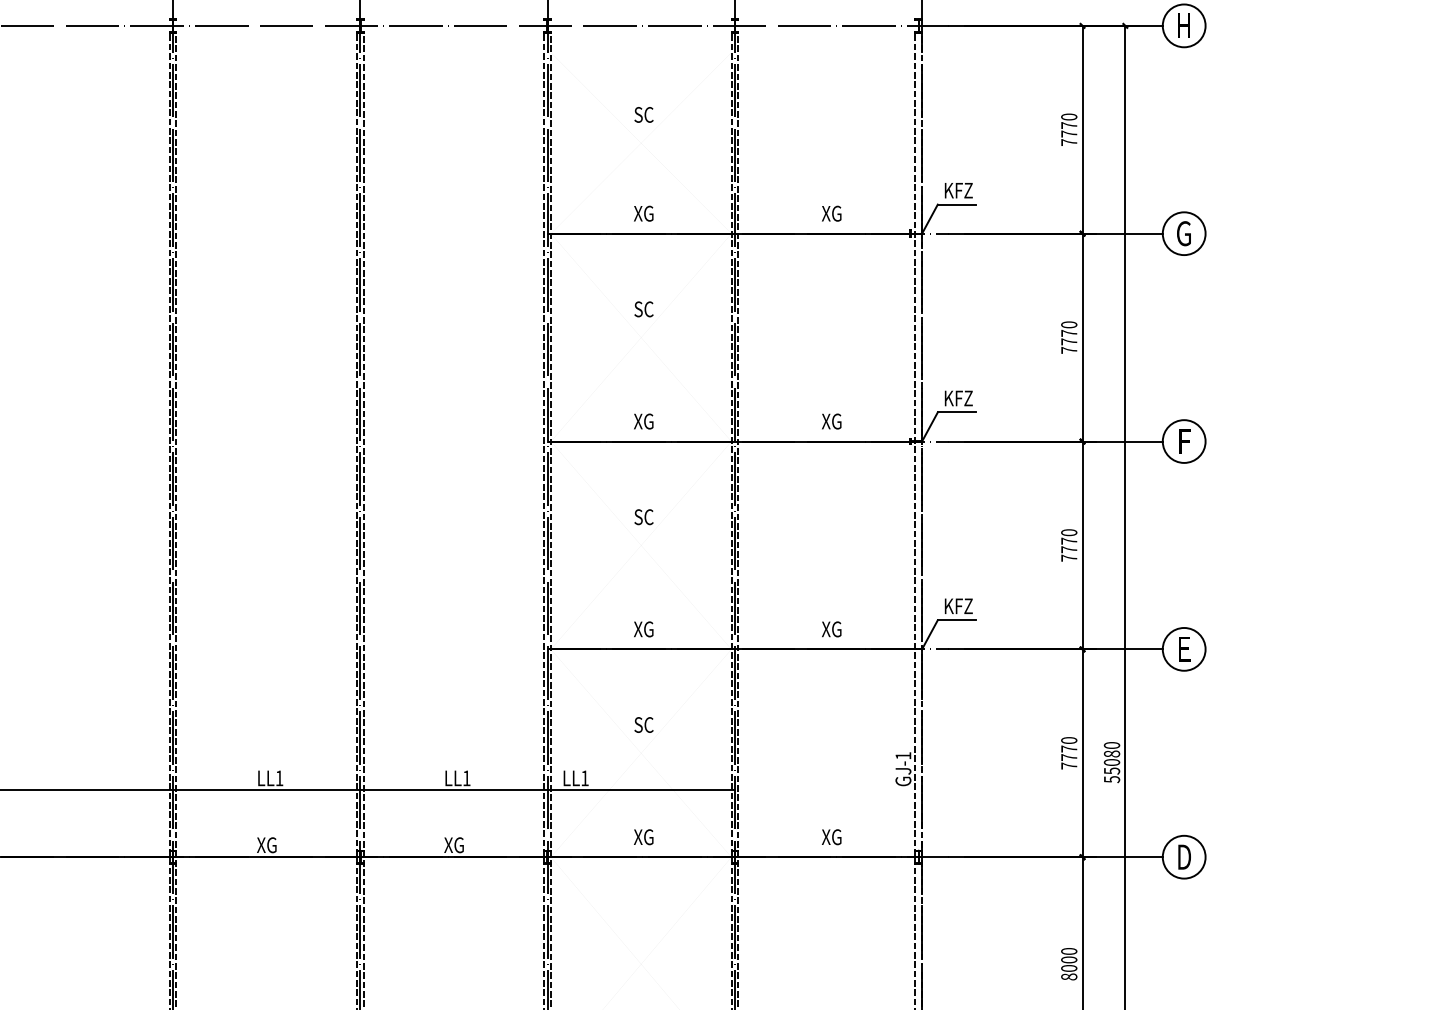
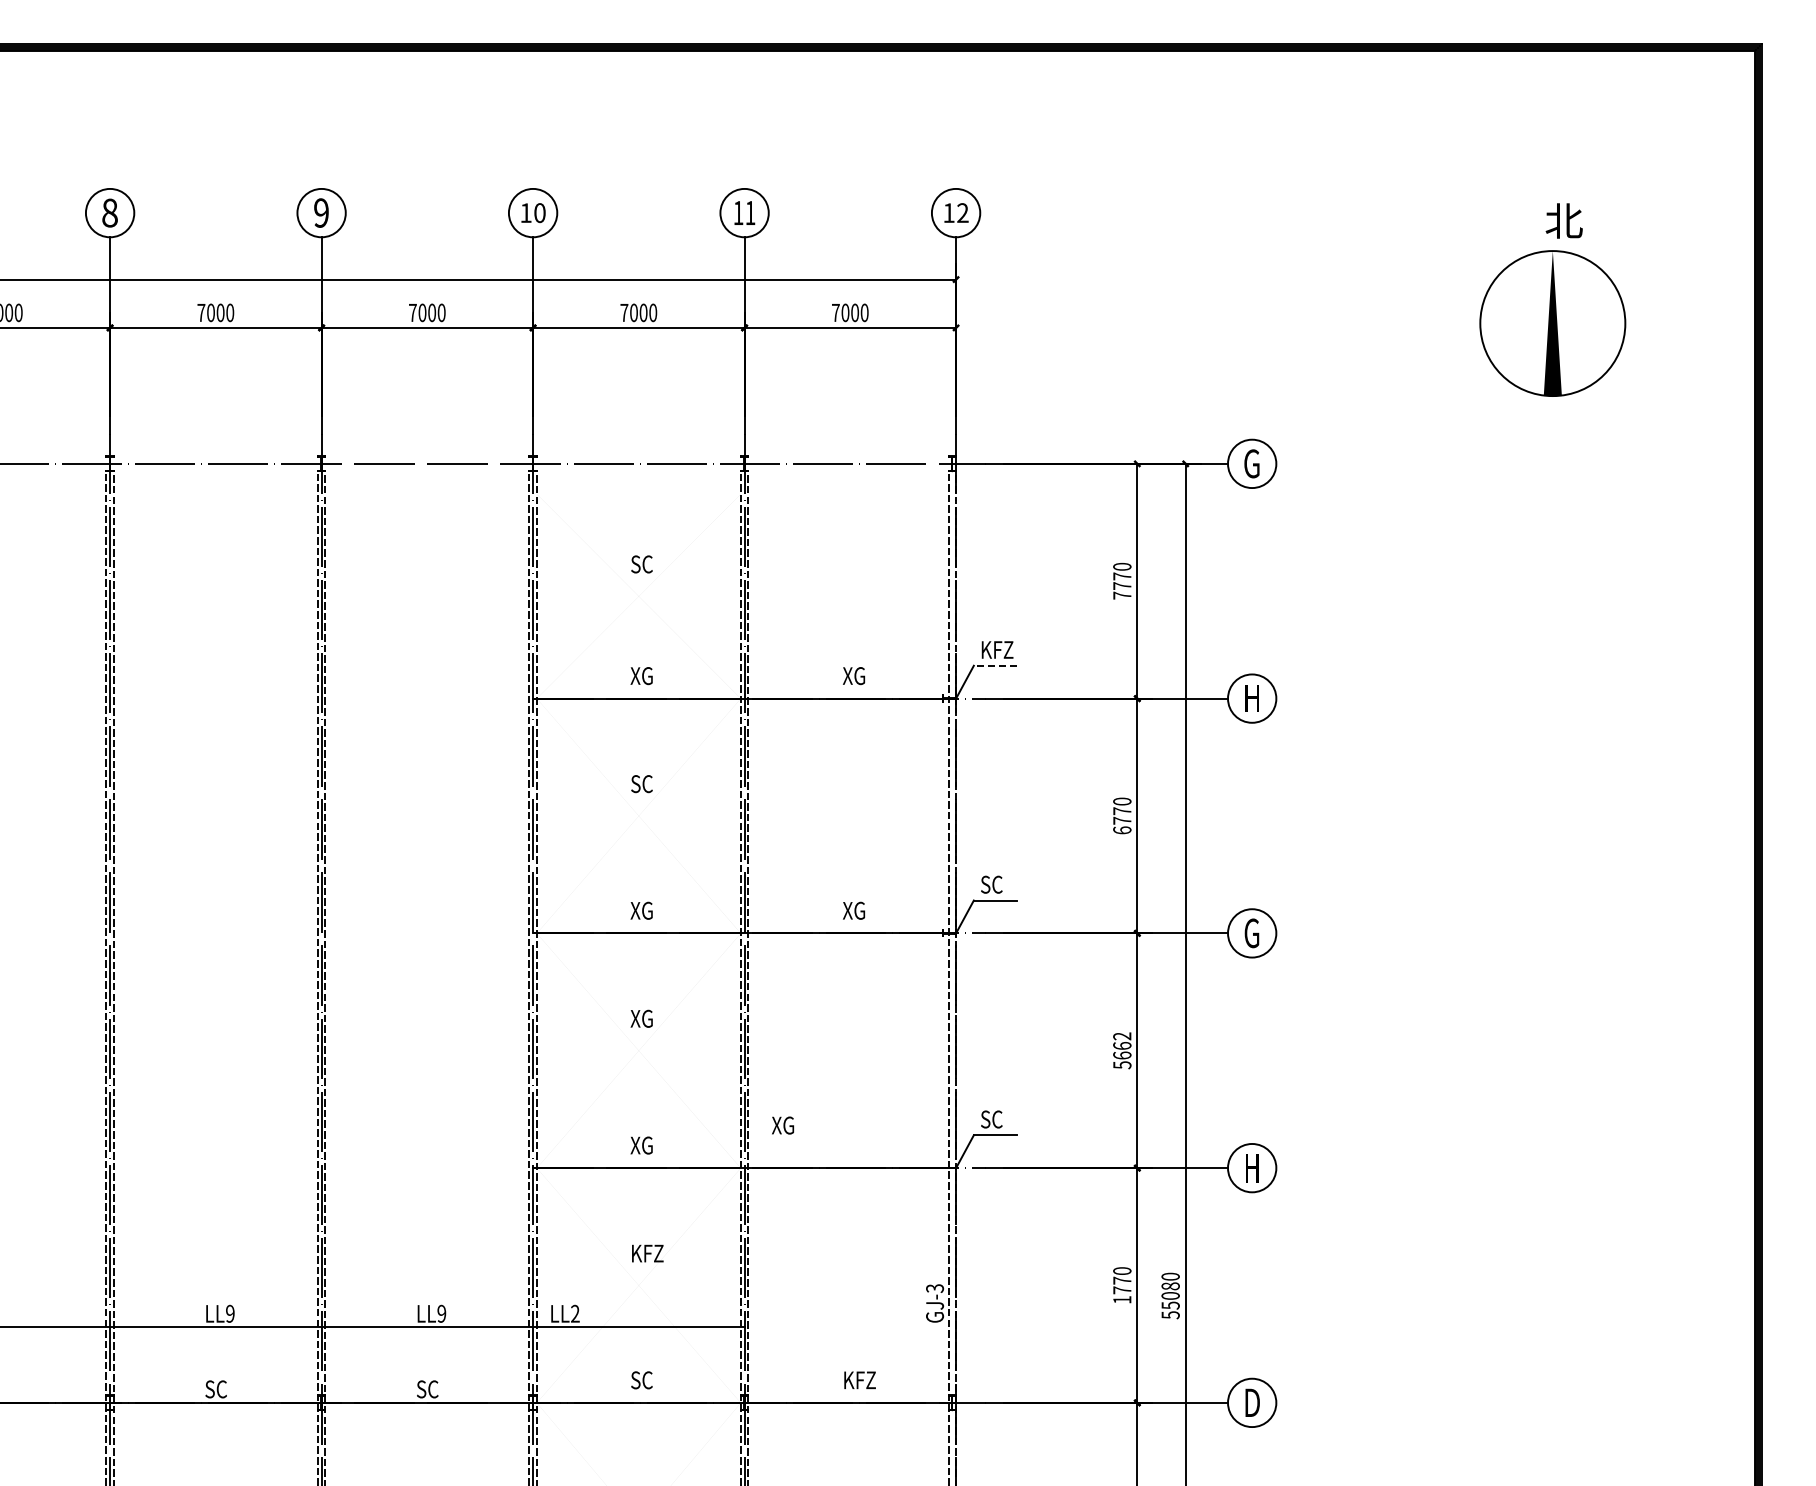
text: (1183, 25) -> (1251, 463), H -> G
line: (956, 204) -> (995, 665), solid -> dashed
text: (1183, 233) -> (1251, 698), G -> H
text: (1069, 350) -> (1122, 830), 7770 -> 6770
text: (958, 398) -> (997, 884), KFZ -> SC
text: (1183, 441) -> (1251, 933), F -> G
text: (643, 516) -> (641, 1018), SC -> XG
text: (1069, 545) -> (1122, 1050), 7770 -> 5662
text: (958, 606) -> (997, 1119), KFZ -> SC
text: (832, 629) -> (783, 1125), moved
text: (1185, 649) -> (1253, 1168), E -> H
text: (648, 724) -> (647, 1253), SC -> KFZ
text: (903, 755) -> (935, 1288), GJ-1 -> GJ-3
text: (1069, 765) -> (1122, 1299), 7770 -> 1770
text: (279, 778) -> (230, 1313), LL1 -> LL9
text: (466, 778) -> (441, 1313), LL1 -> LL9
text: (585, 778) -> (575, 1313), LL1 -> LL2
text: (643, 837) -> (641, 1380), XG -> SC
text: (836, 837) -> (859, 1380), XG -> KFZ
text: (266, 845) -> (215, 1389), XG -> SC
text: (454, 845) -> (427, 1389), XG -> SC

